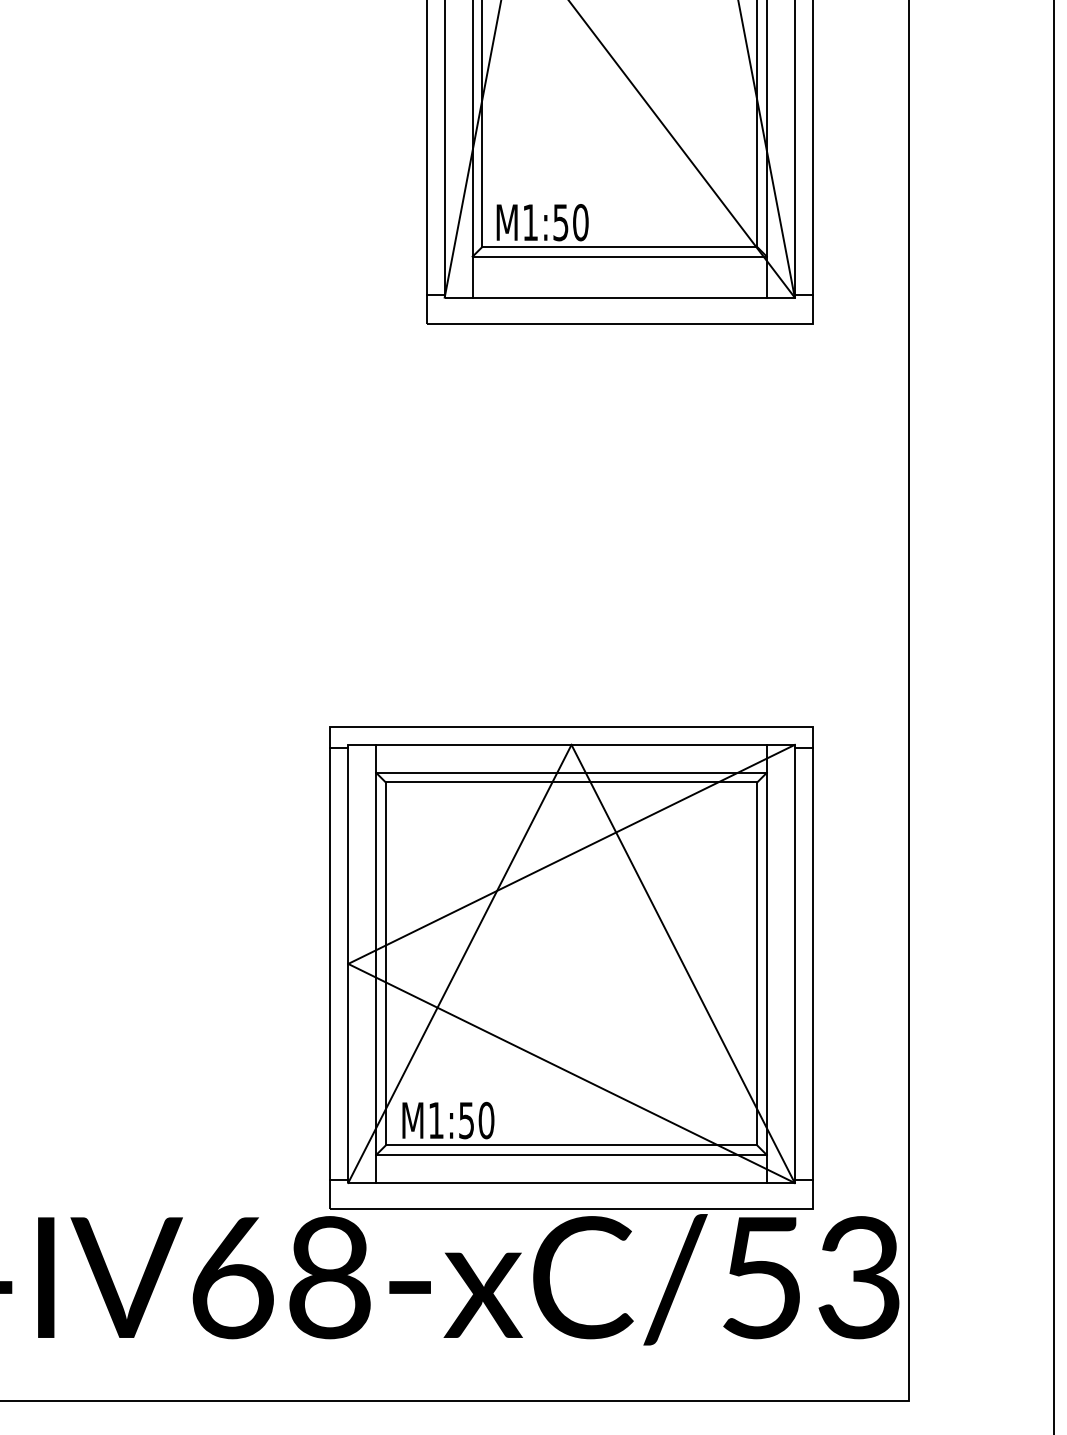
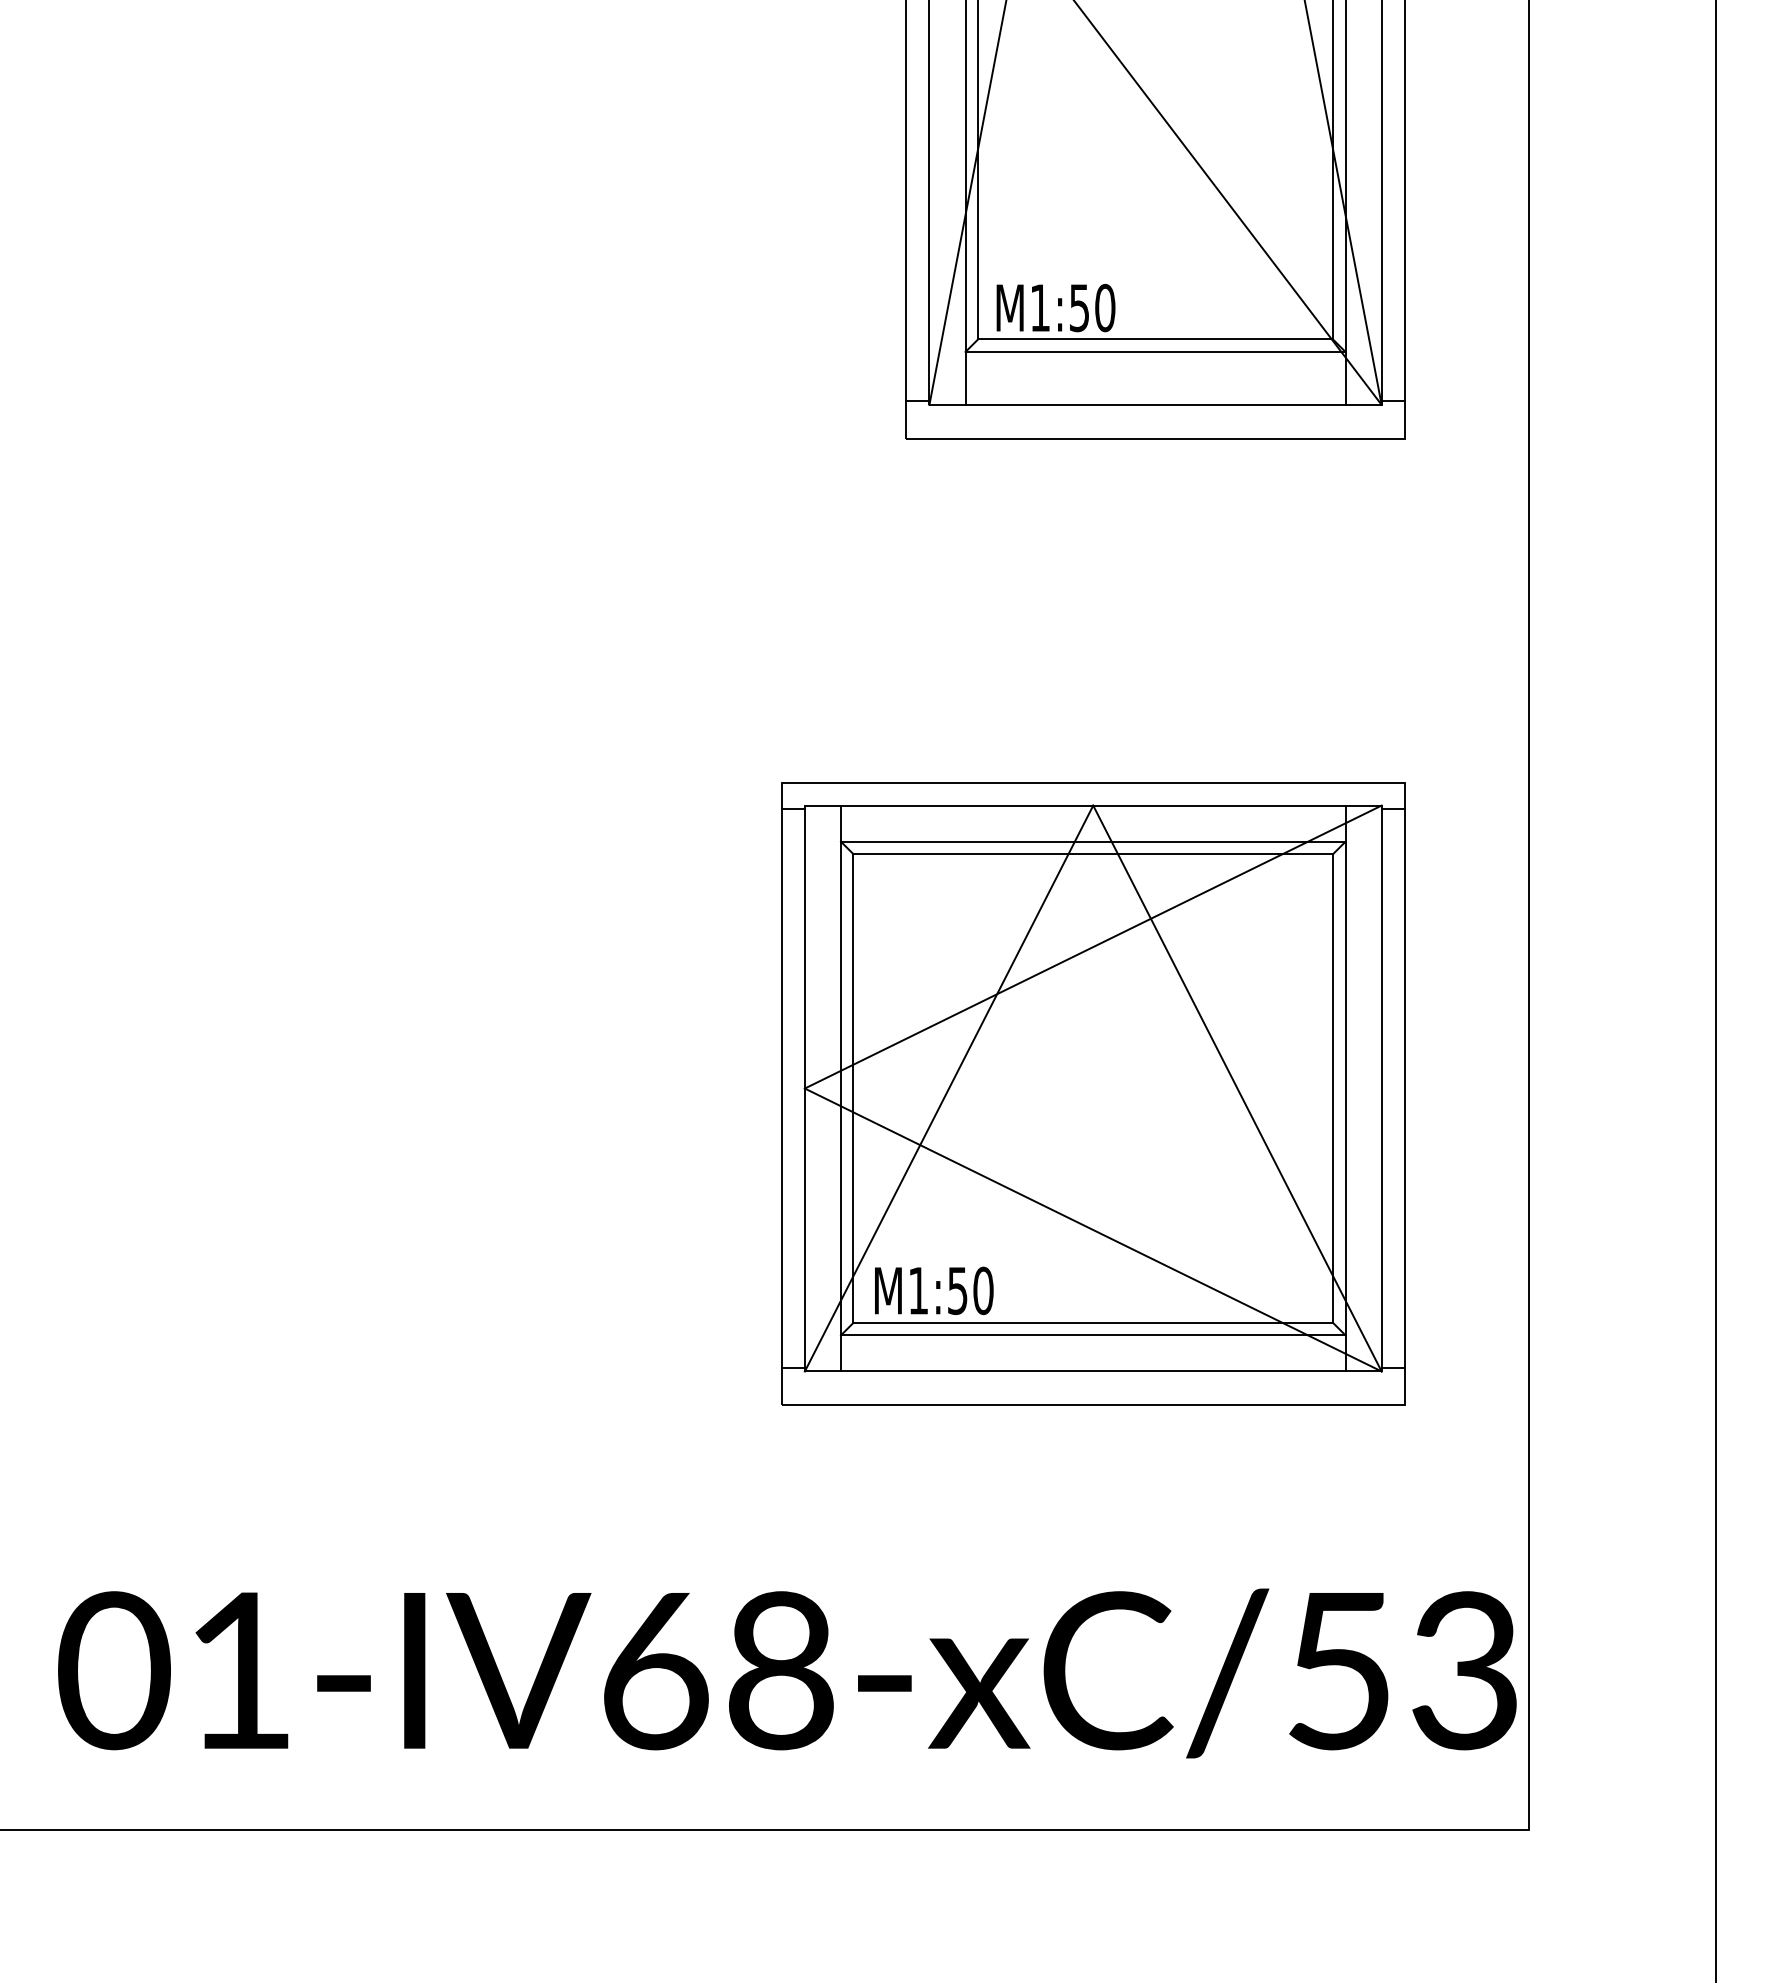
part: (571, 967) -> (1093, 1093), moved

